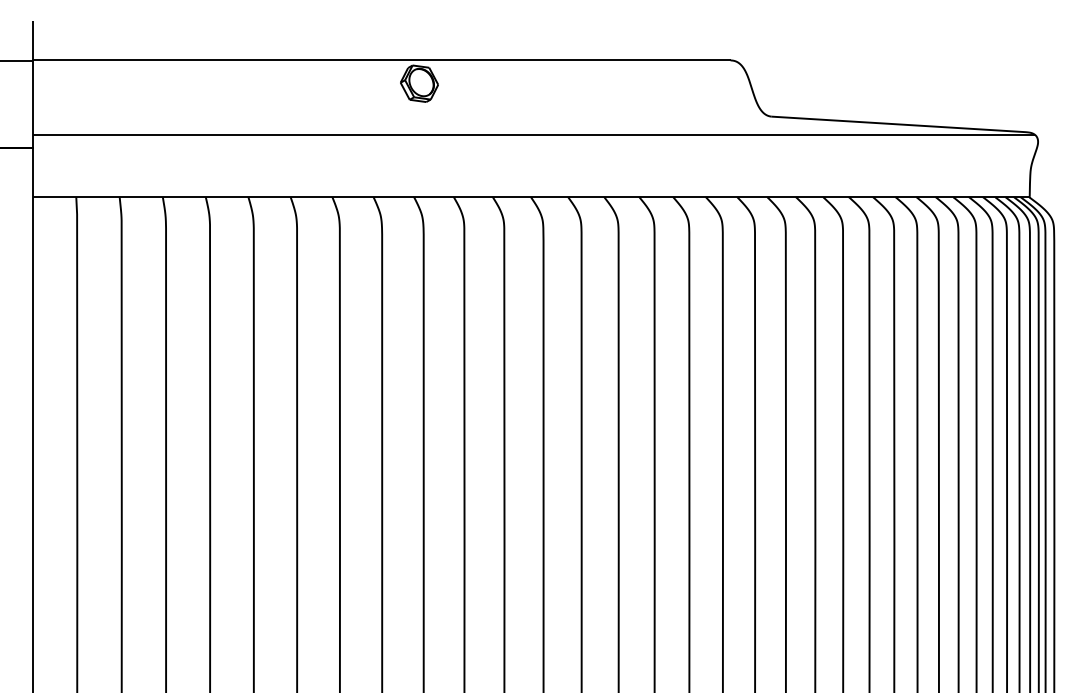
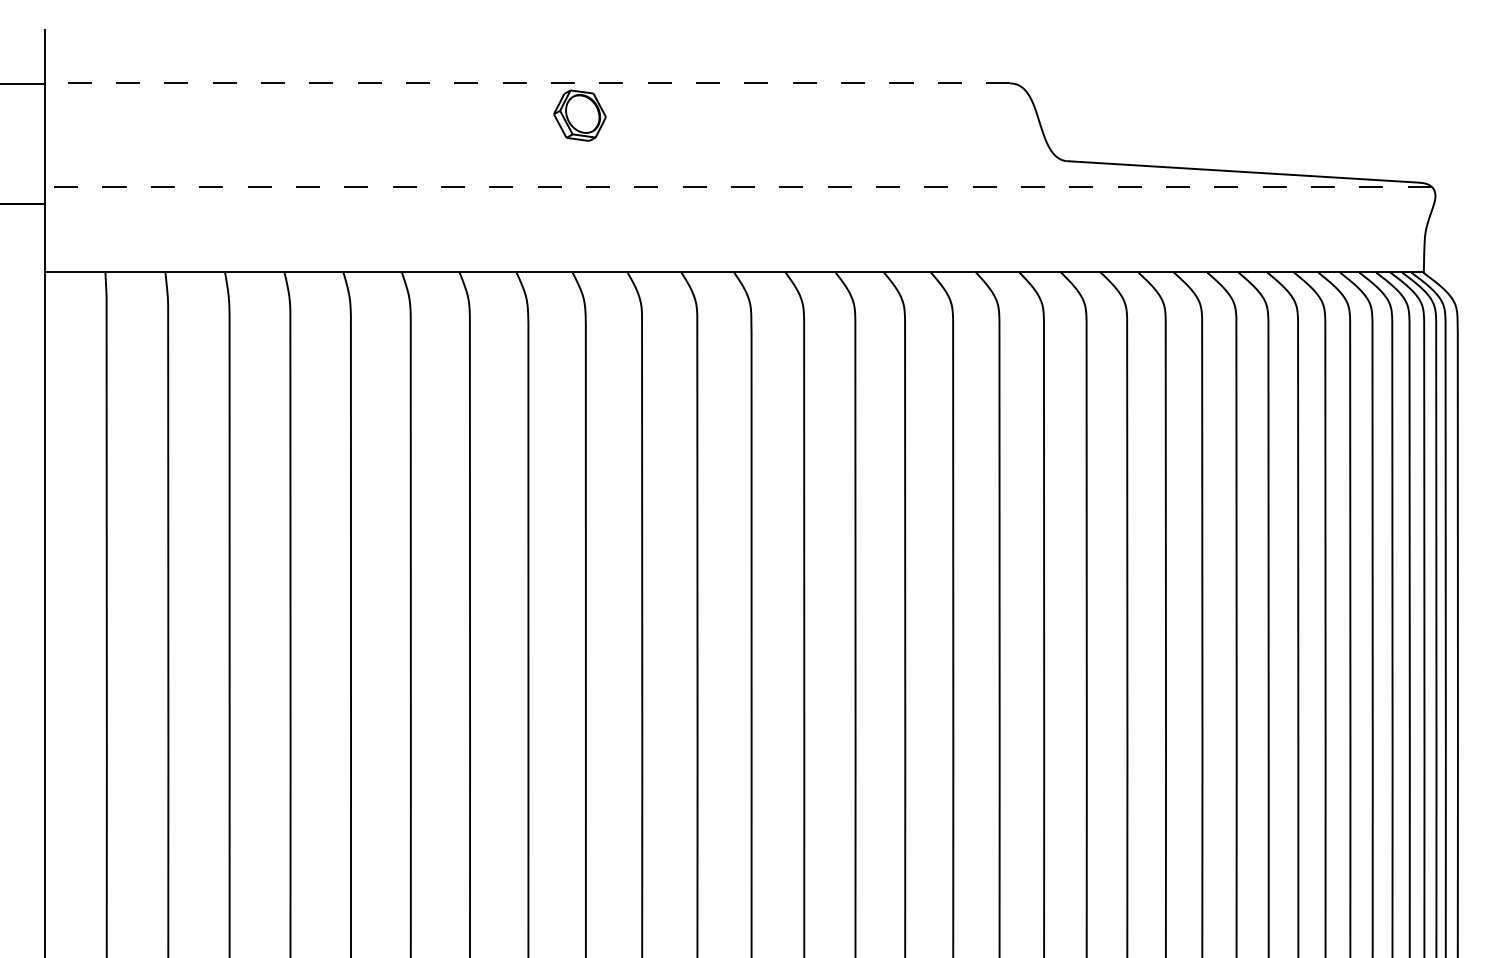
line: (381, 60) -> (527, 83), solid -> dashed
line: (533, 135) -> (737, 187), solid -> dashed

